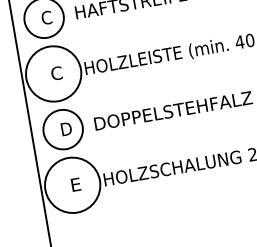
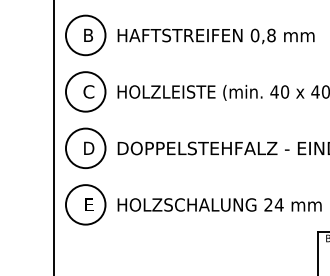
text: (46, 17) -> (88, 35), C -> B
circle: (53, 73) -> (85, 91), size x0.71
circle: (72, 184) -> (85, 204), size x0.71

